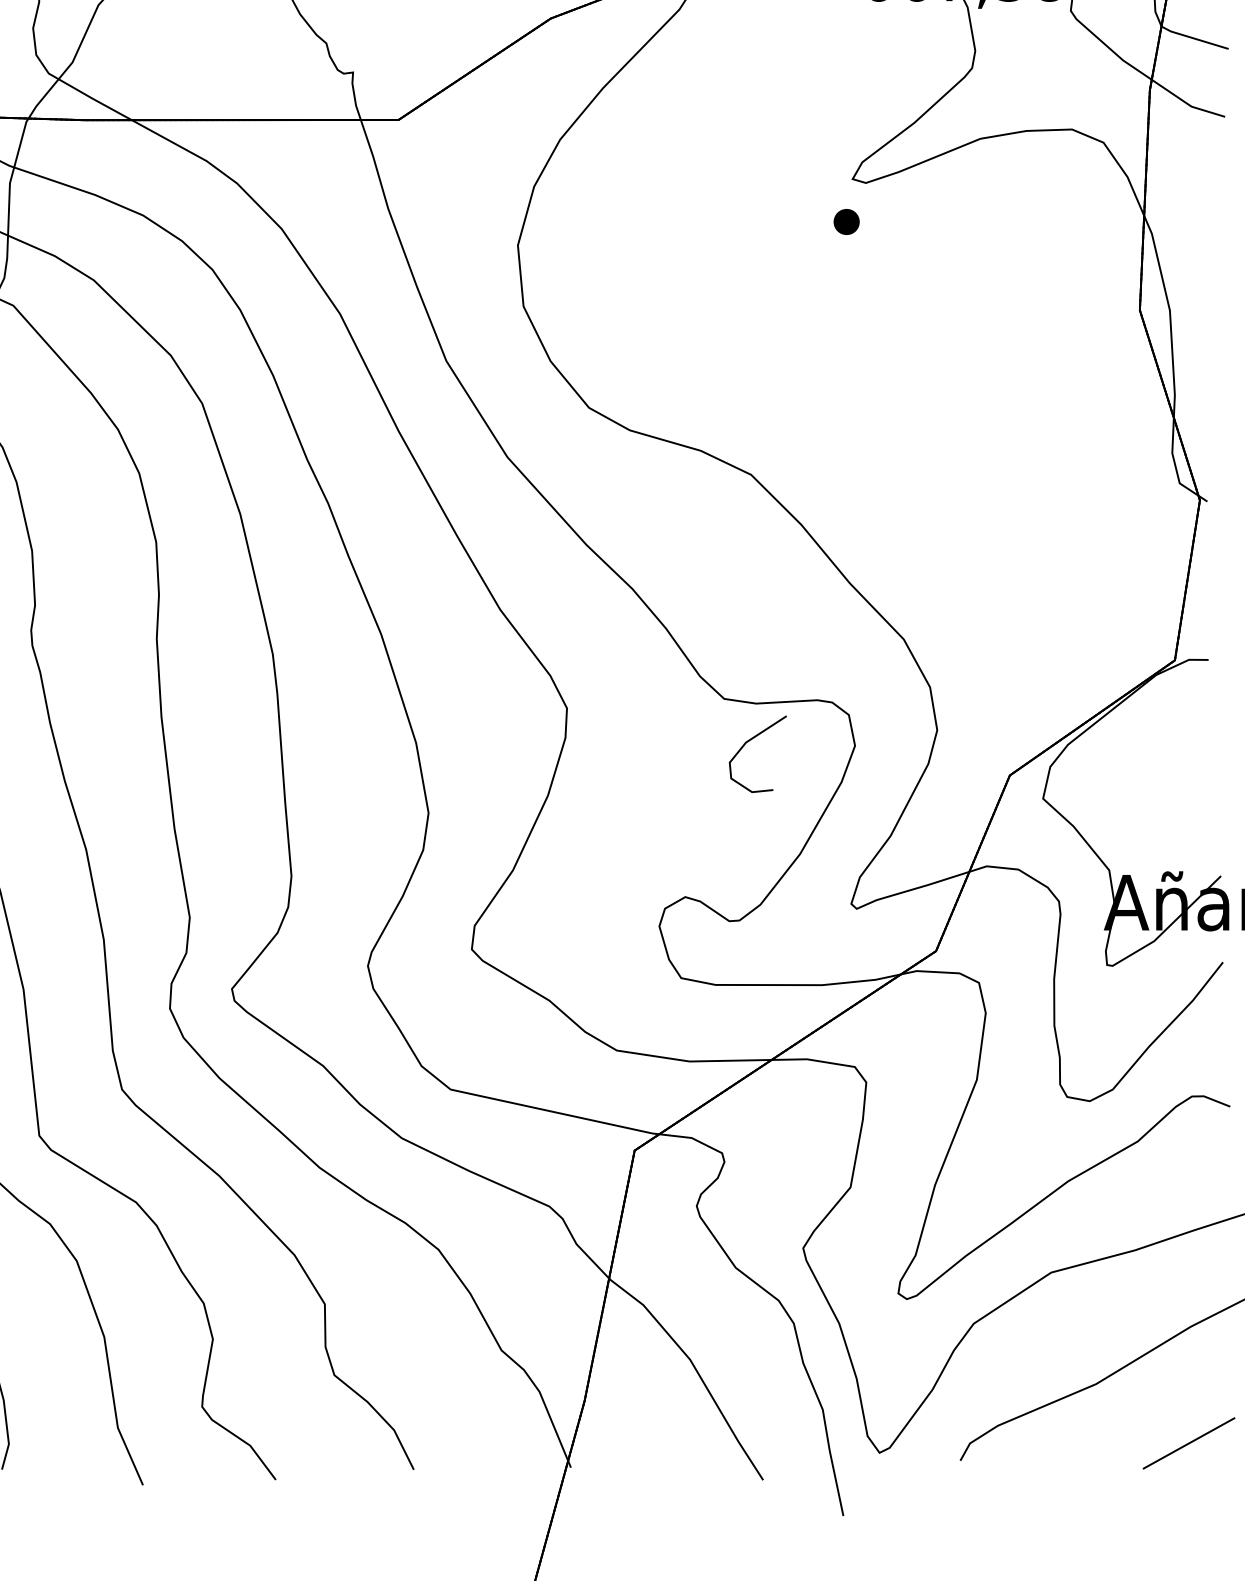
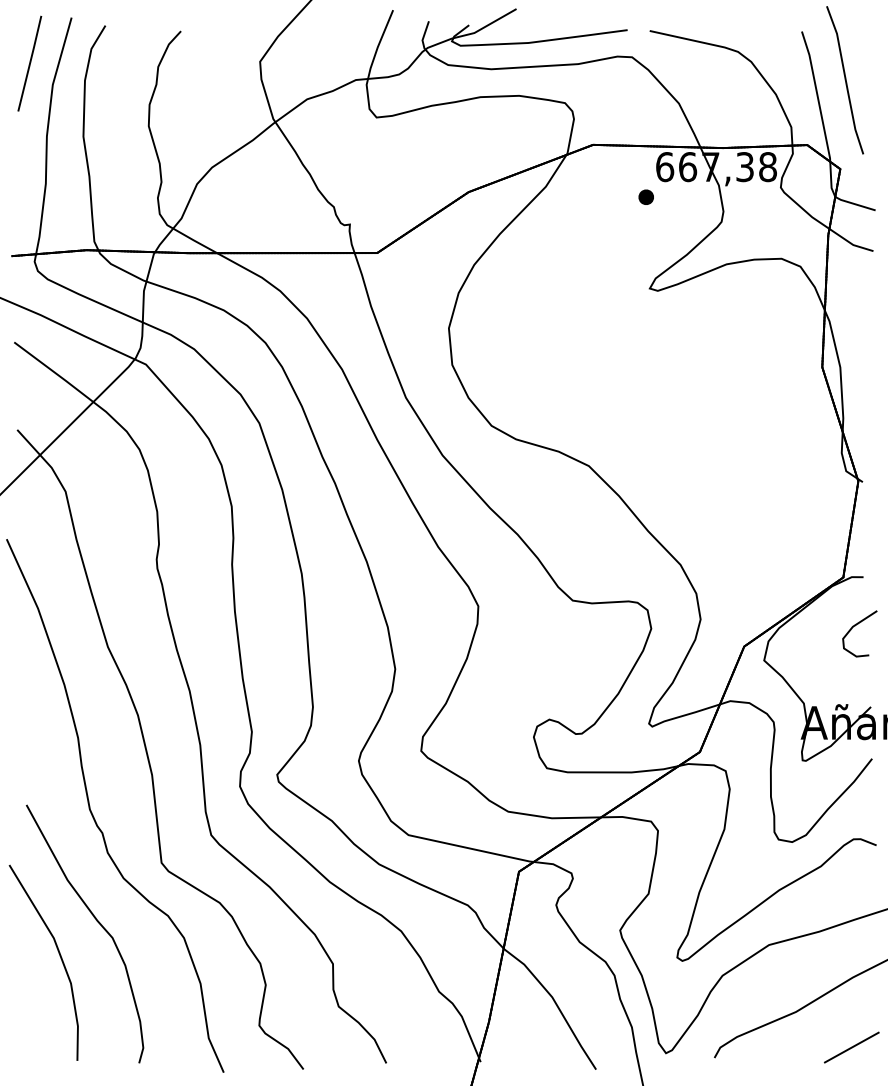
part: (845, 220) -> (645, 196), moved
curve: (750, 742) -> (855, 626), moved

